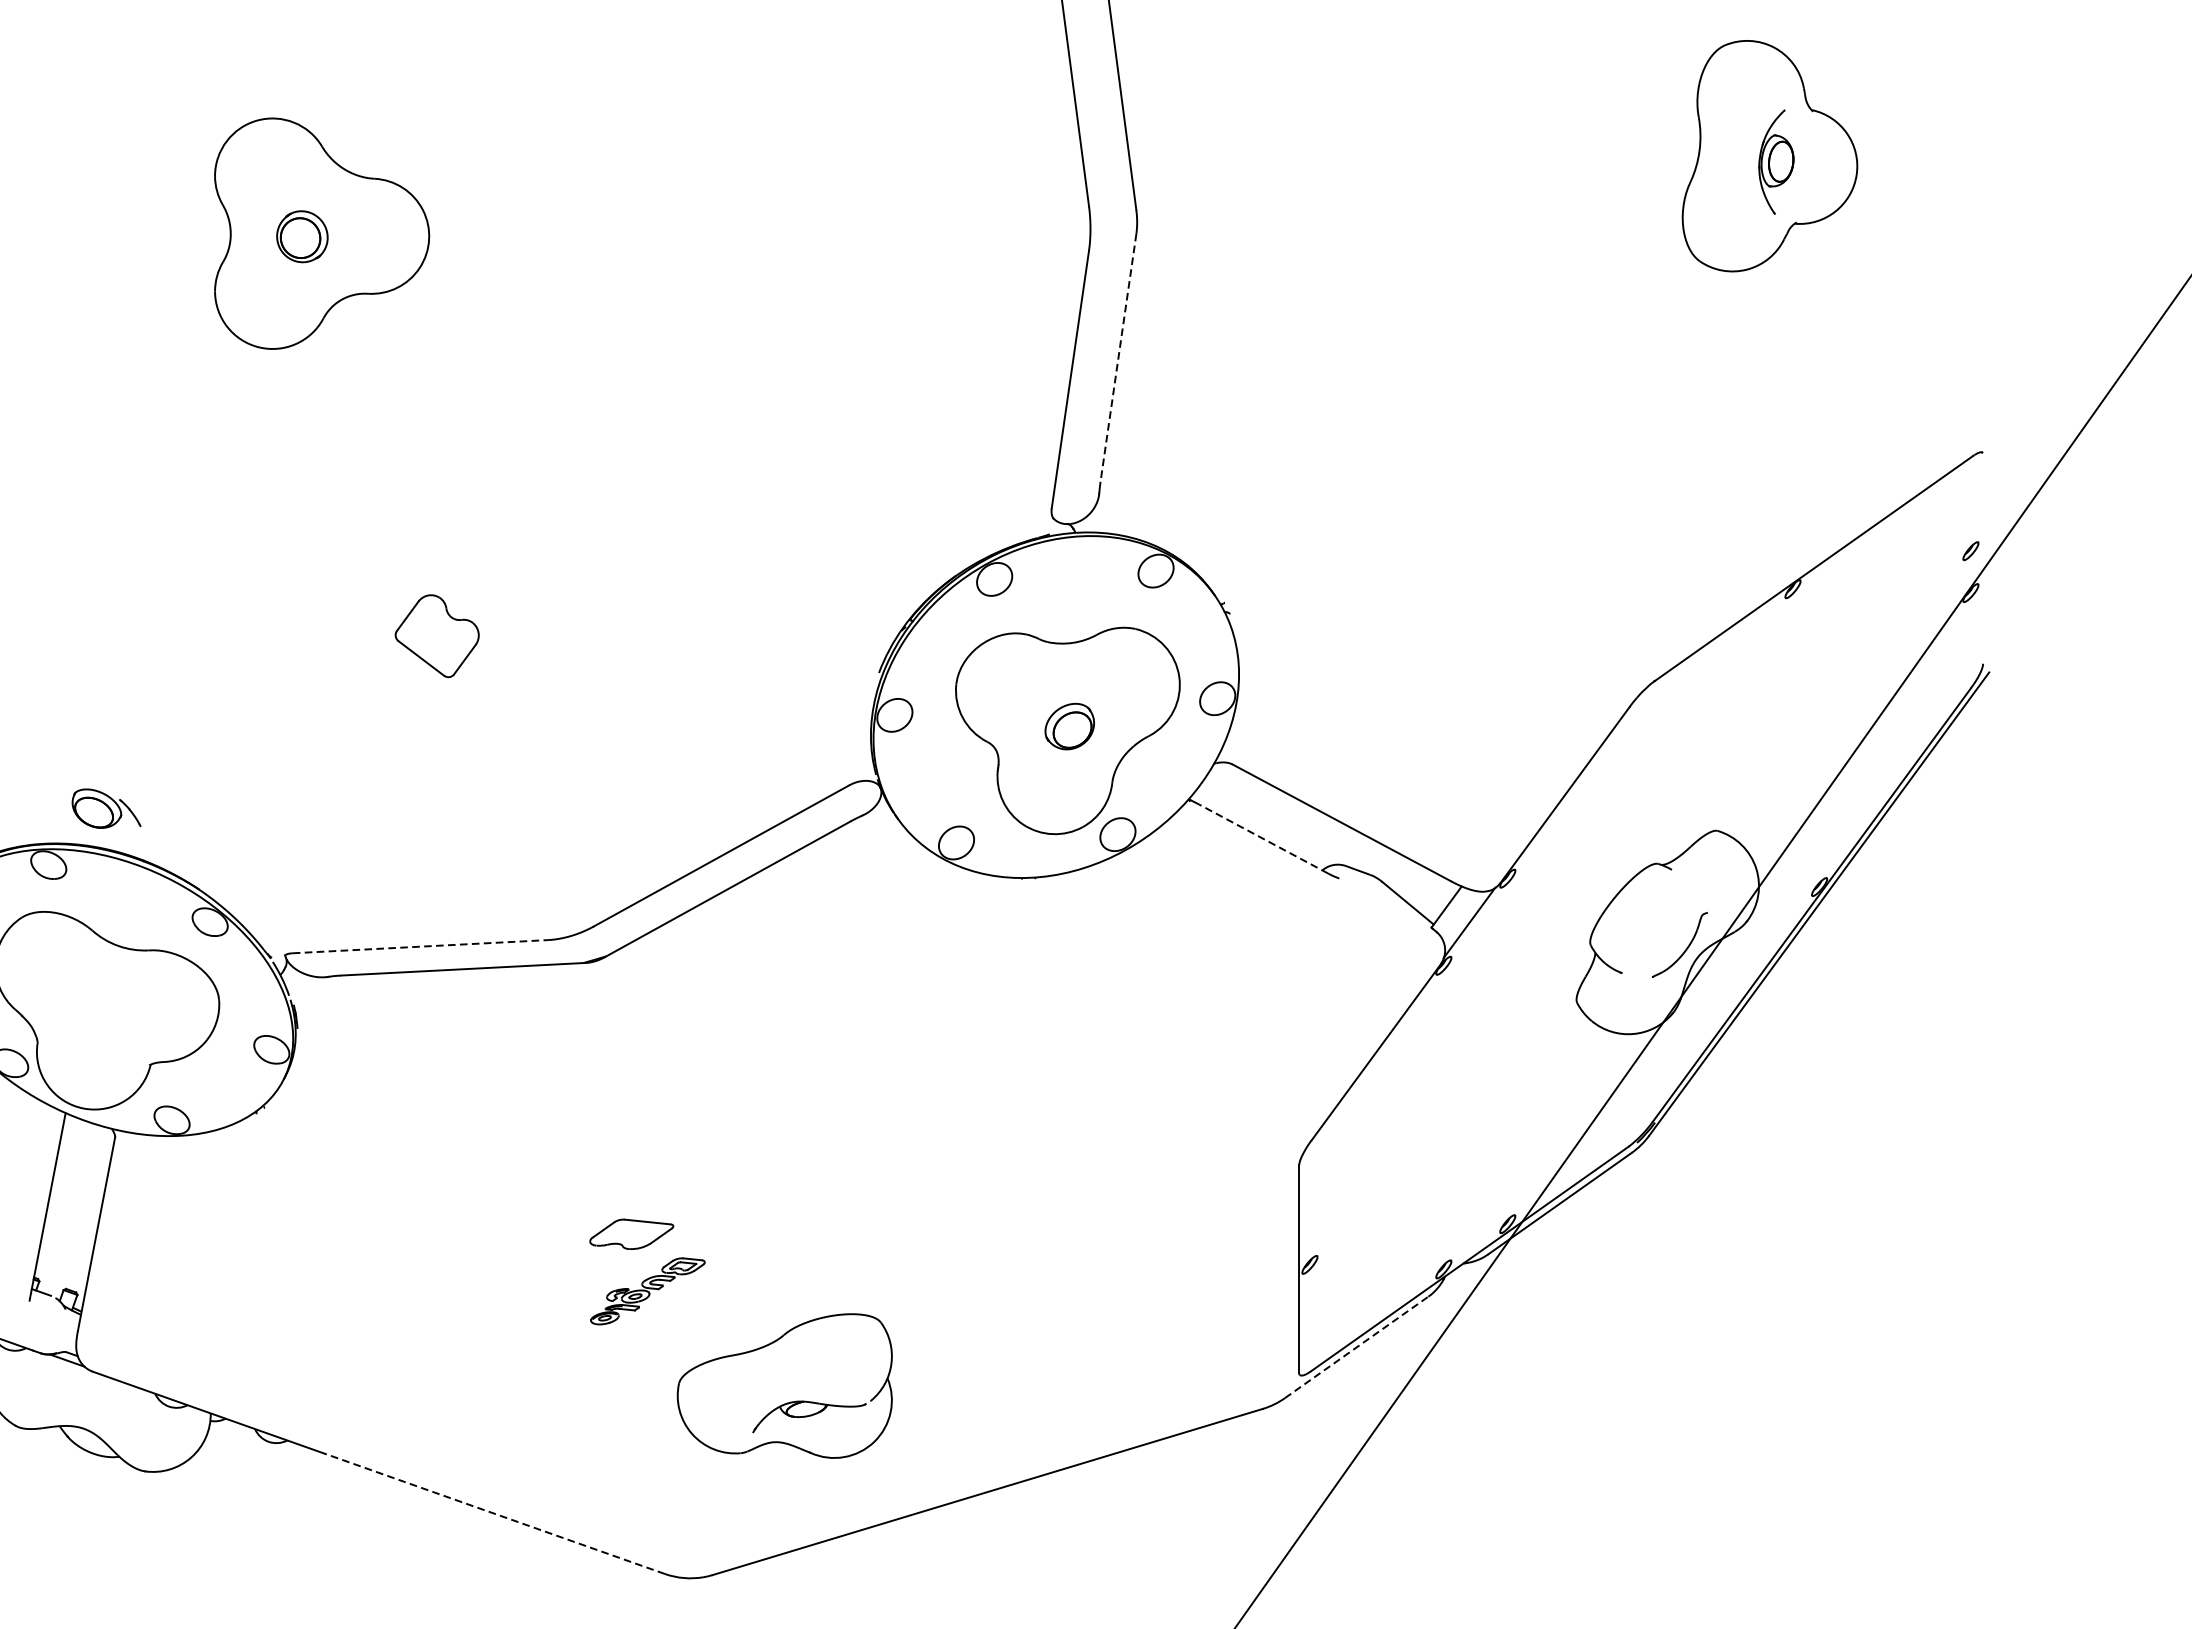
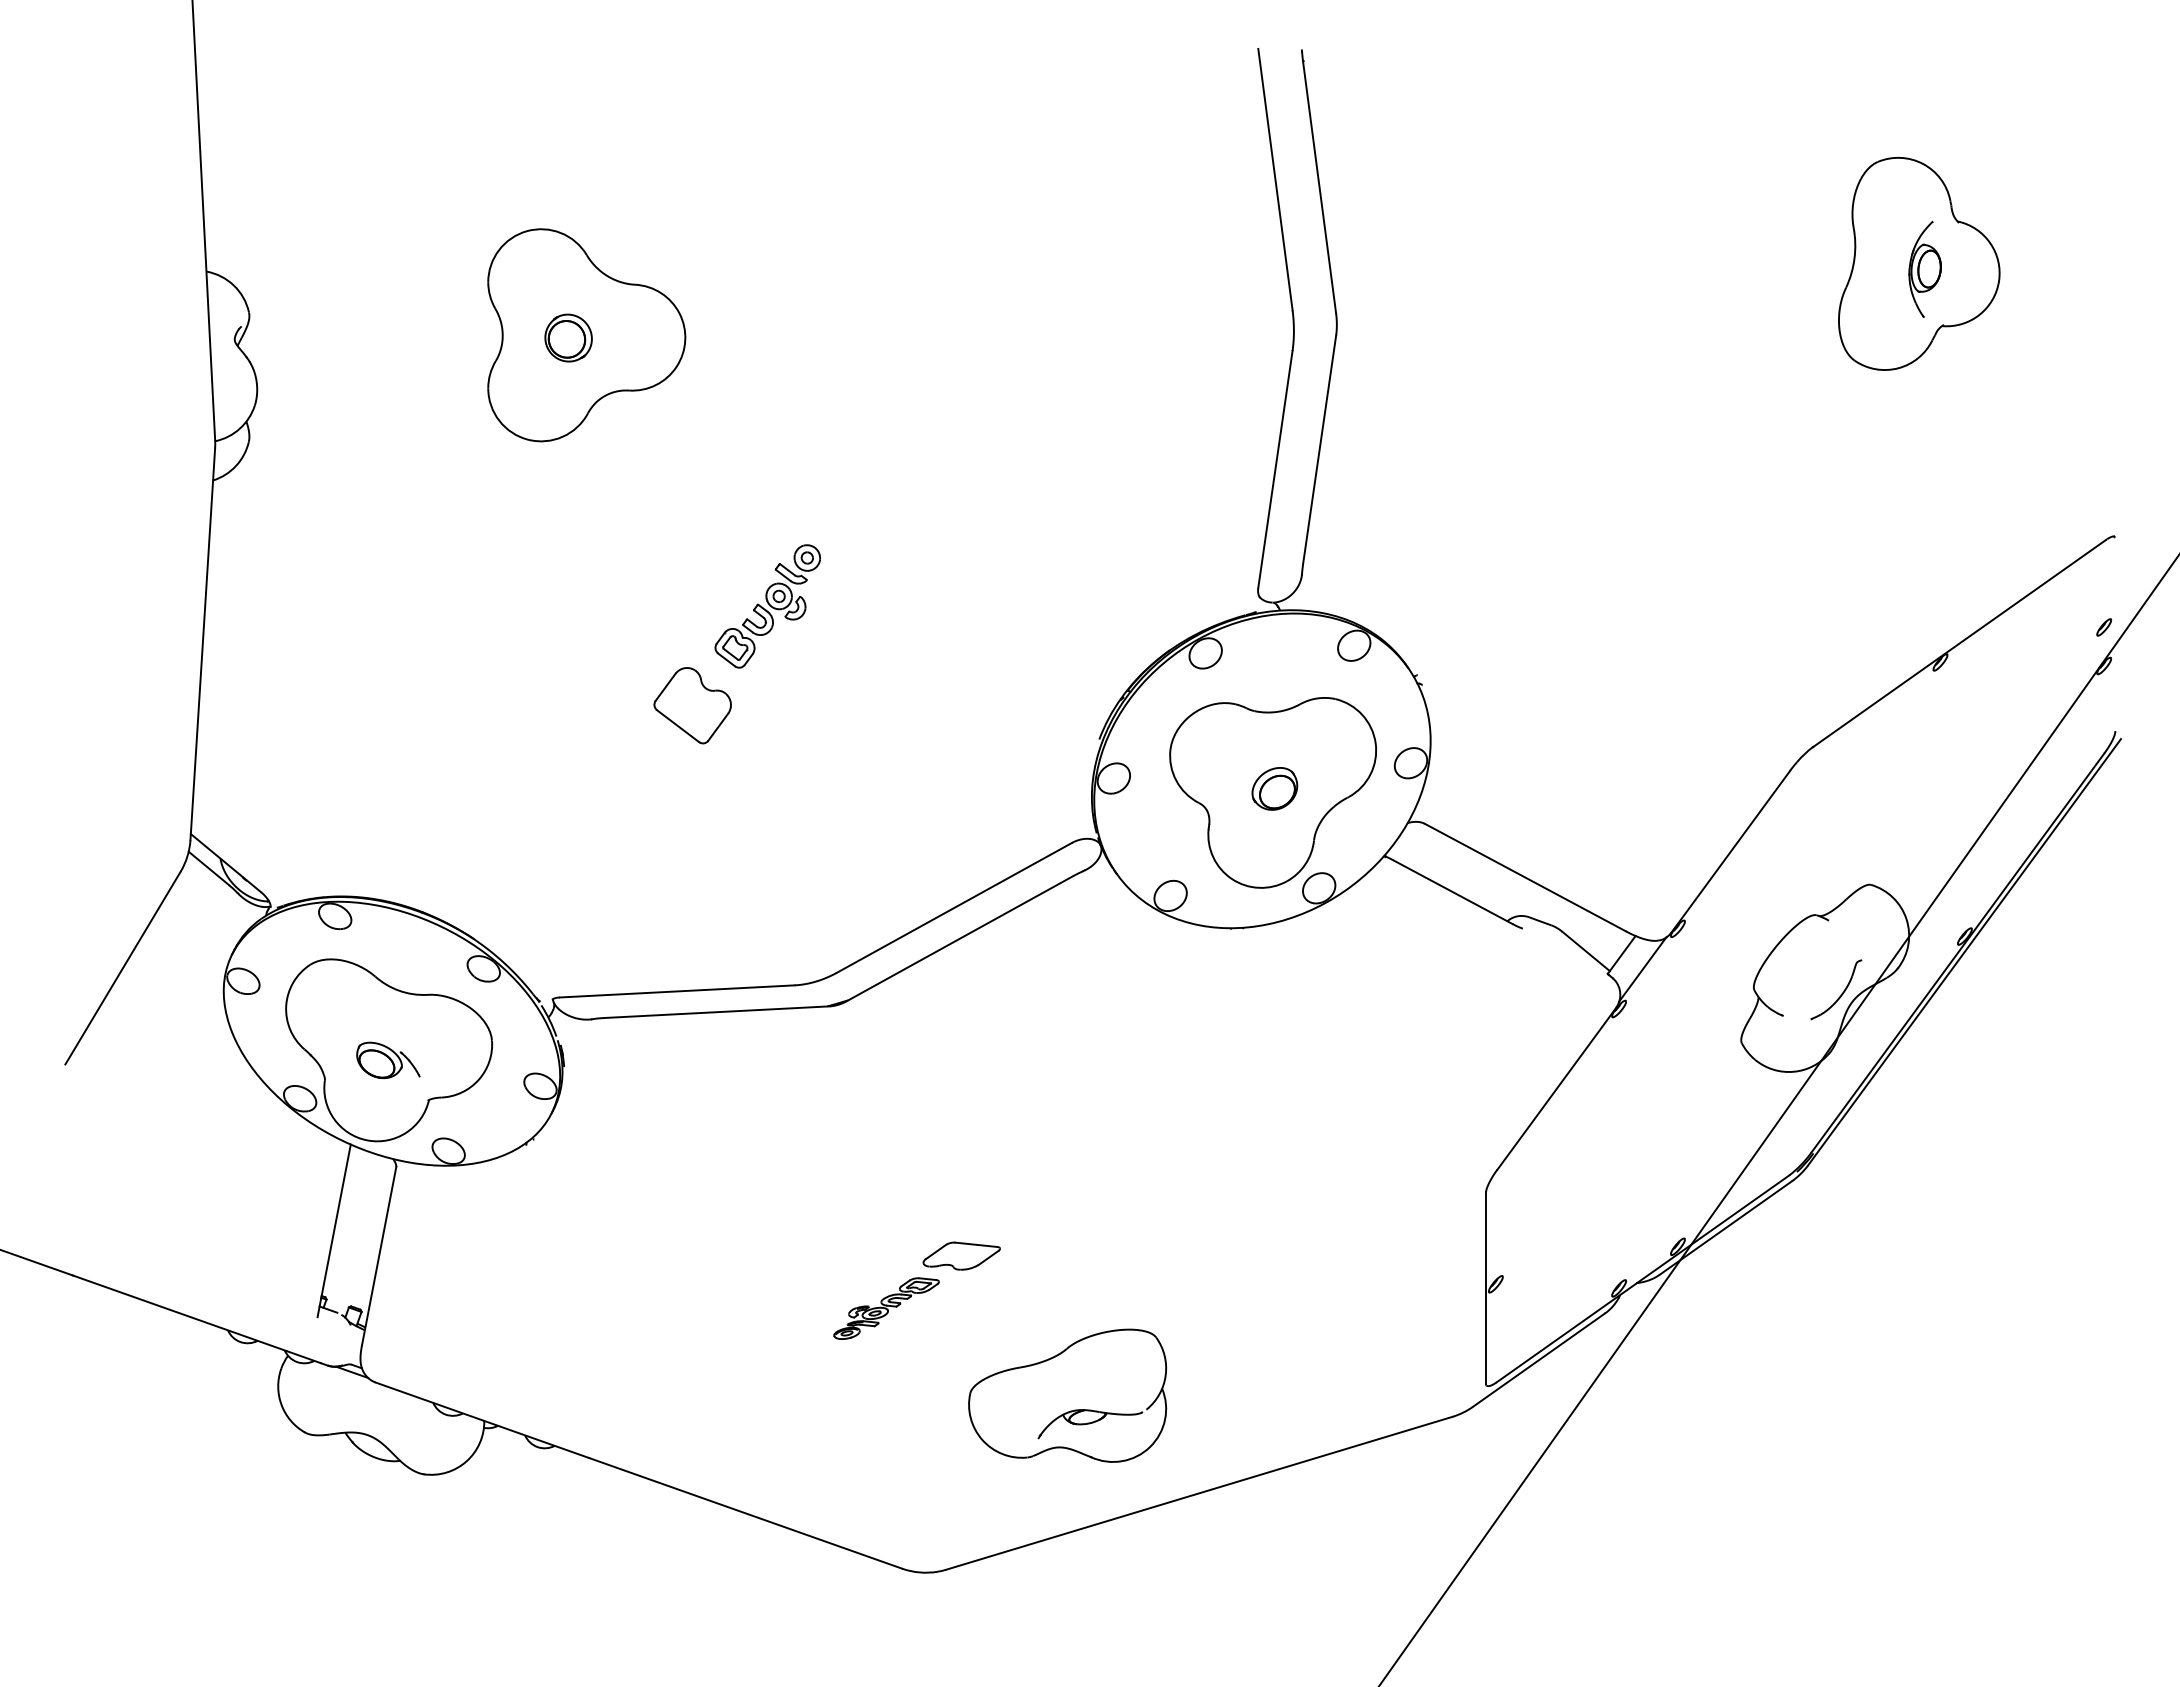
line: (1118, 357) -> (1319, 449), dashed -> solid
part: (518, 528) -> (767, 606), added
part: (106, 808) -> (388, 1060), moved
line: (1262, 839) -> (1452, 892), dashed -> solid
line: (420, 946) -> (677, 991), dashed -> solid
part: (631, 1233) -> (961, 1255), moved
line: (1356, 1347) -> (1538, 1360), dashed -> solid
part: (784, 1385) -> (1067, 1395), moved
line: (494, 1513) -> (745, 1513), dashed -> solid

